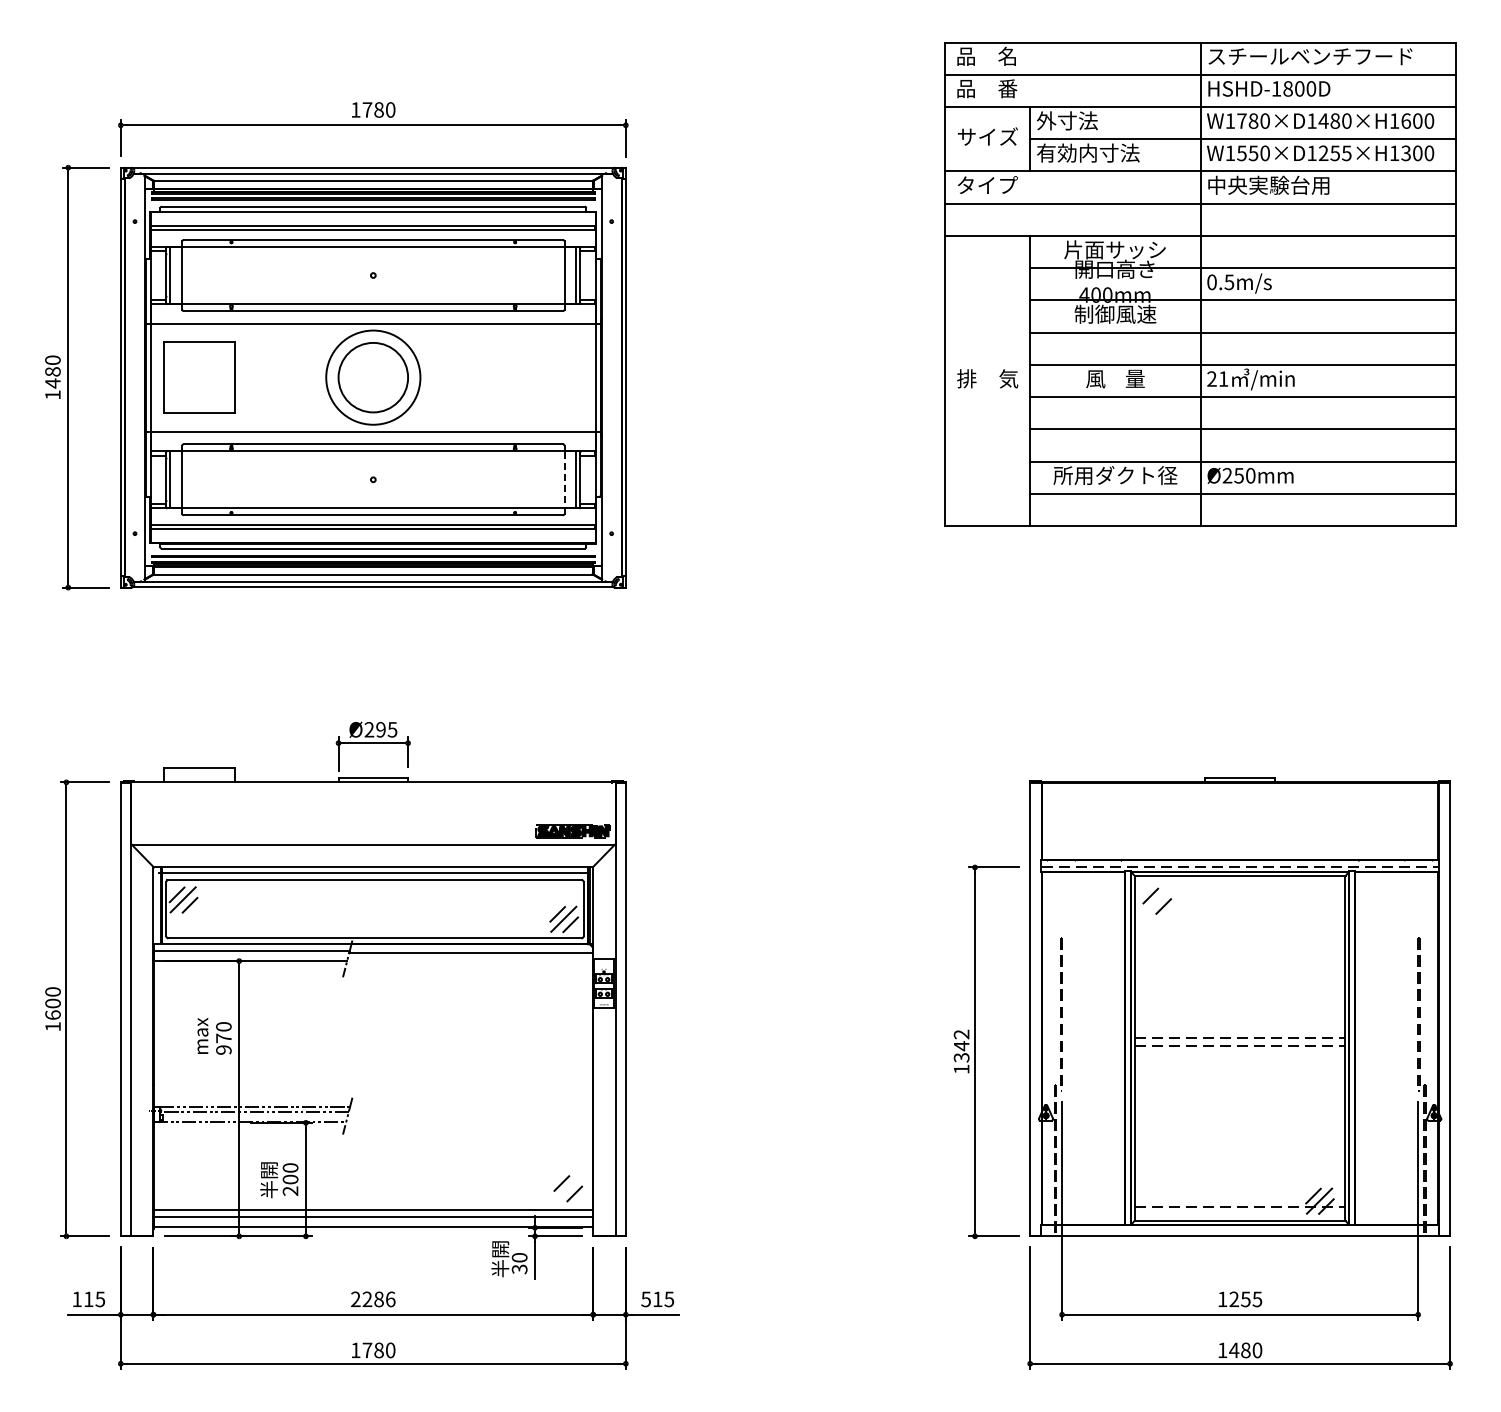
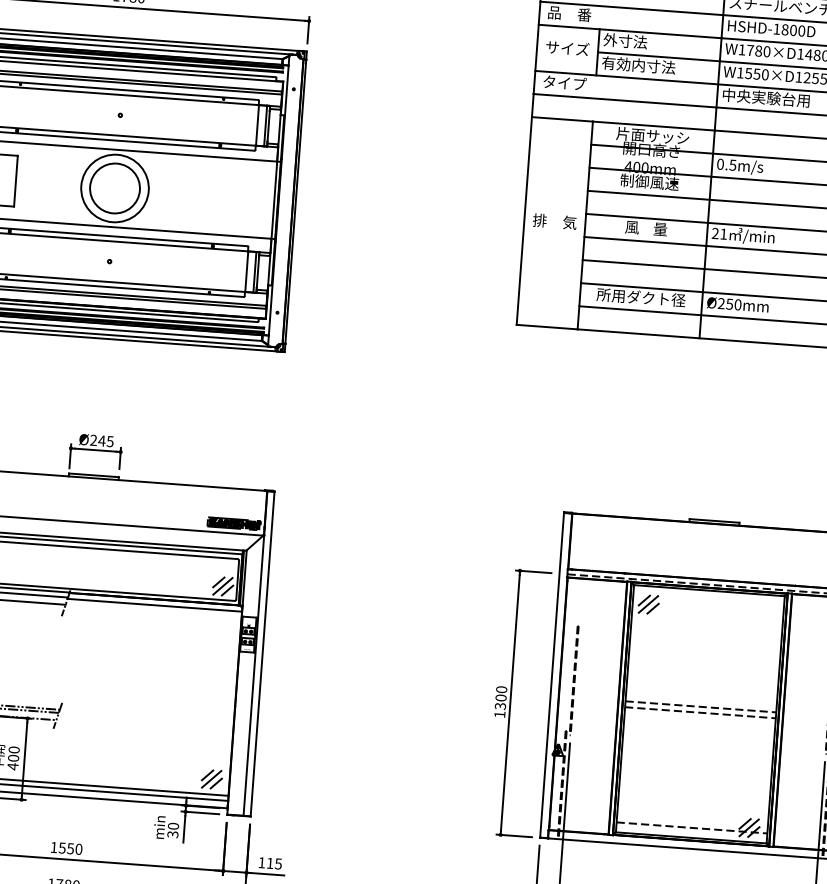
line: (564, 480) -> (246, 272), dashed -> solid
text: (380, 729) -> (101, 440), Ø295 -> Ø245
line: (1156, 900) -> (648, 604), added
text: (961, 1040) -> (501, 693), 1342 -> 1300
line: (567, 1188) -> (211, 779), added
text: (290, 1191) -> (12, 766), 200 -> 400
text: (500, 1259) -> (159, 826), 半開 -> min
text: (373, 1299) -> (66, 848), 2286 -> 1550
text: (645, 1299) -> (261, 862), 515 -> 115

